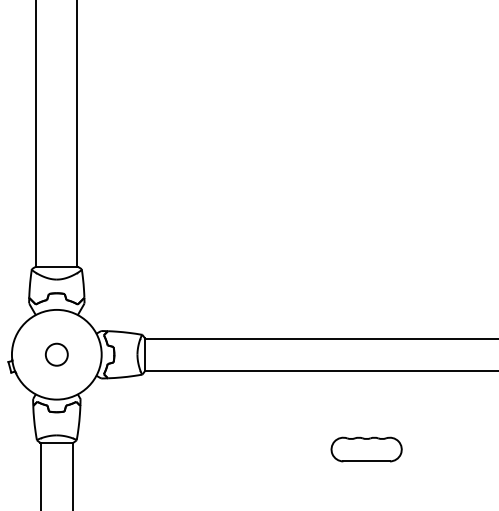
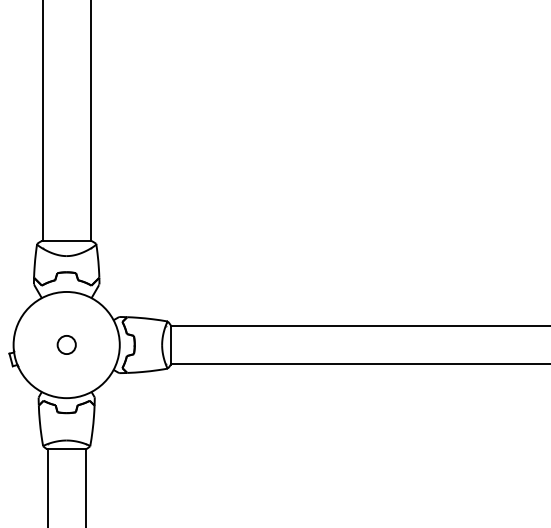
circle: (56, 354) -> (66, 344), size x0.7
part: (366, 449) -> (433, 457), removed

